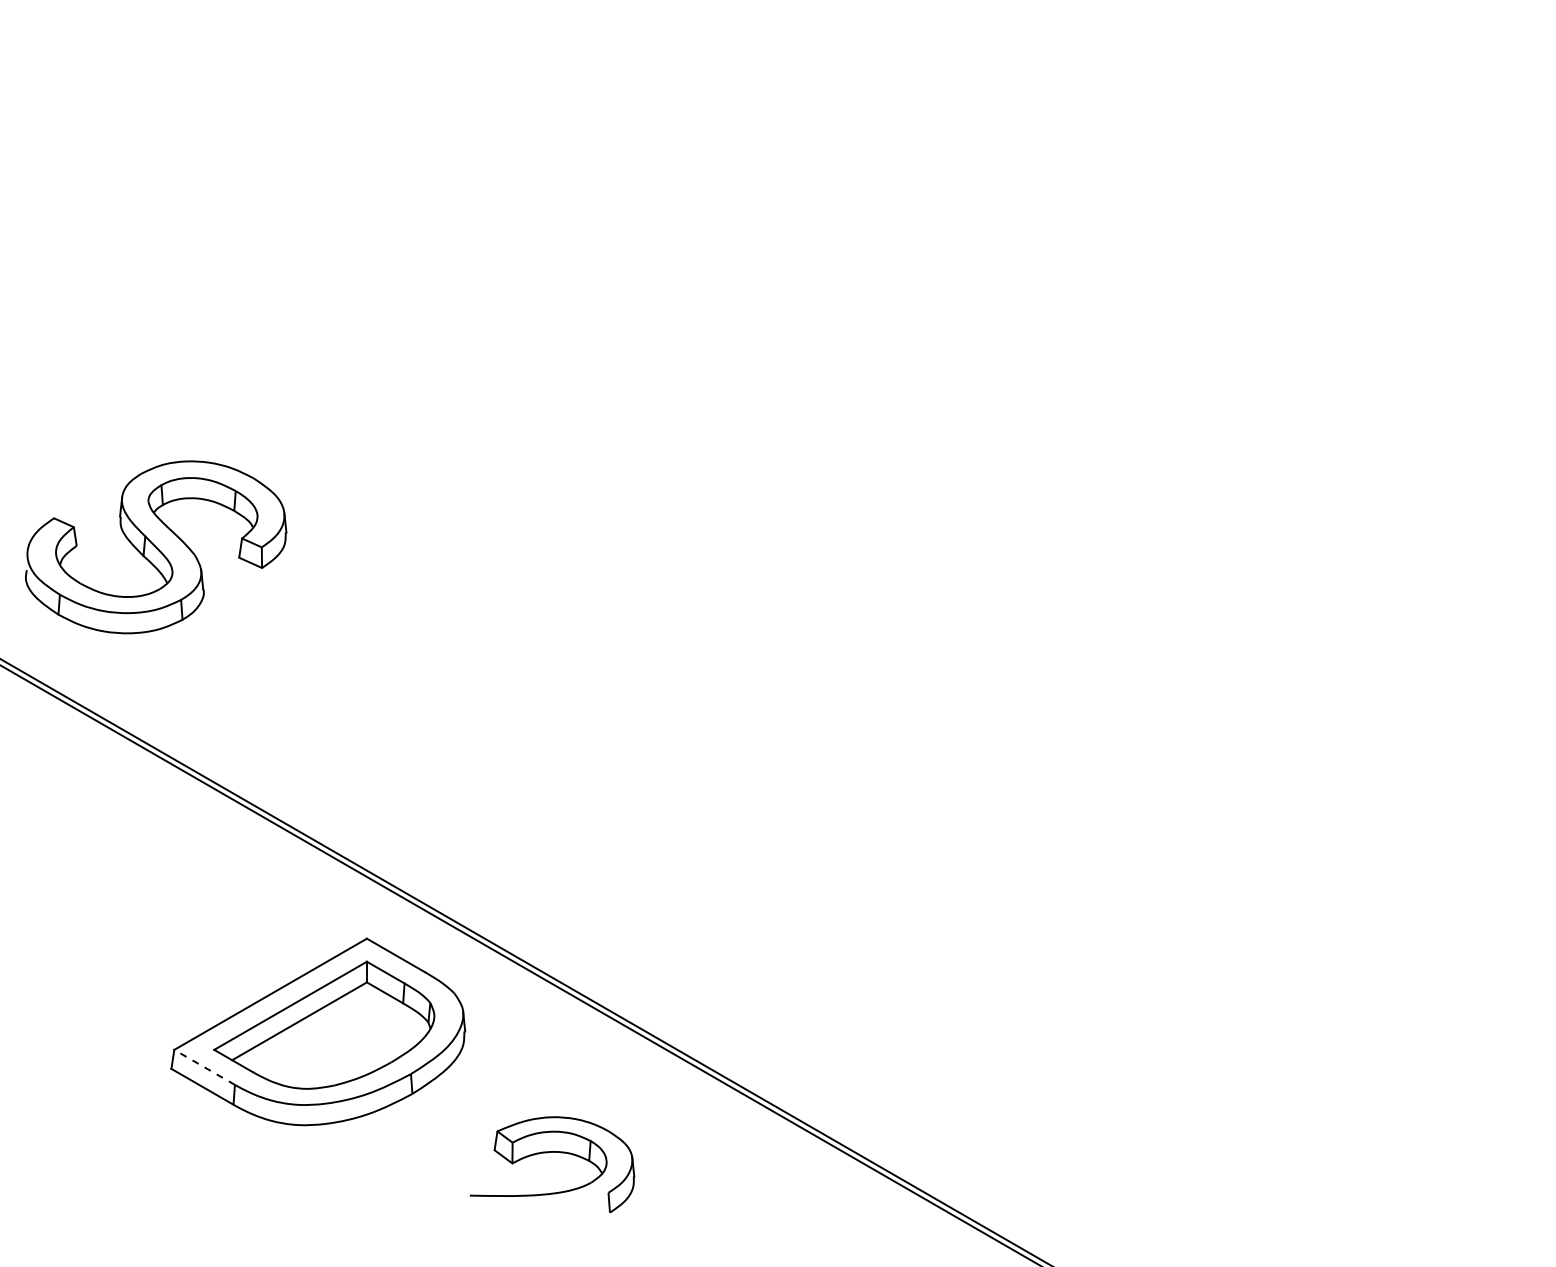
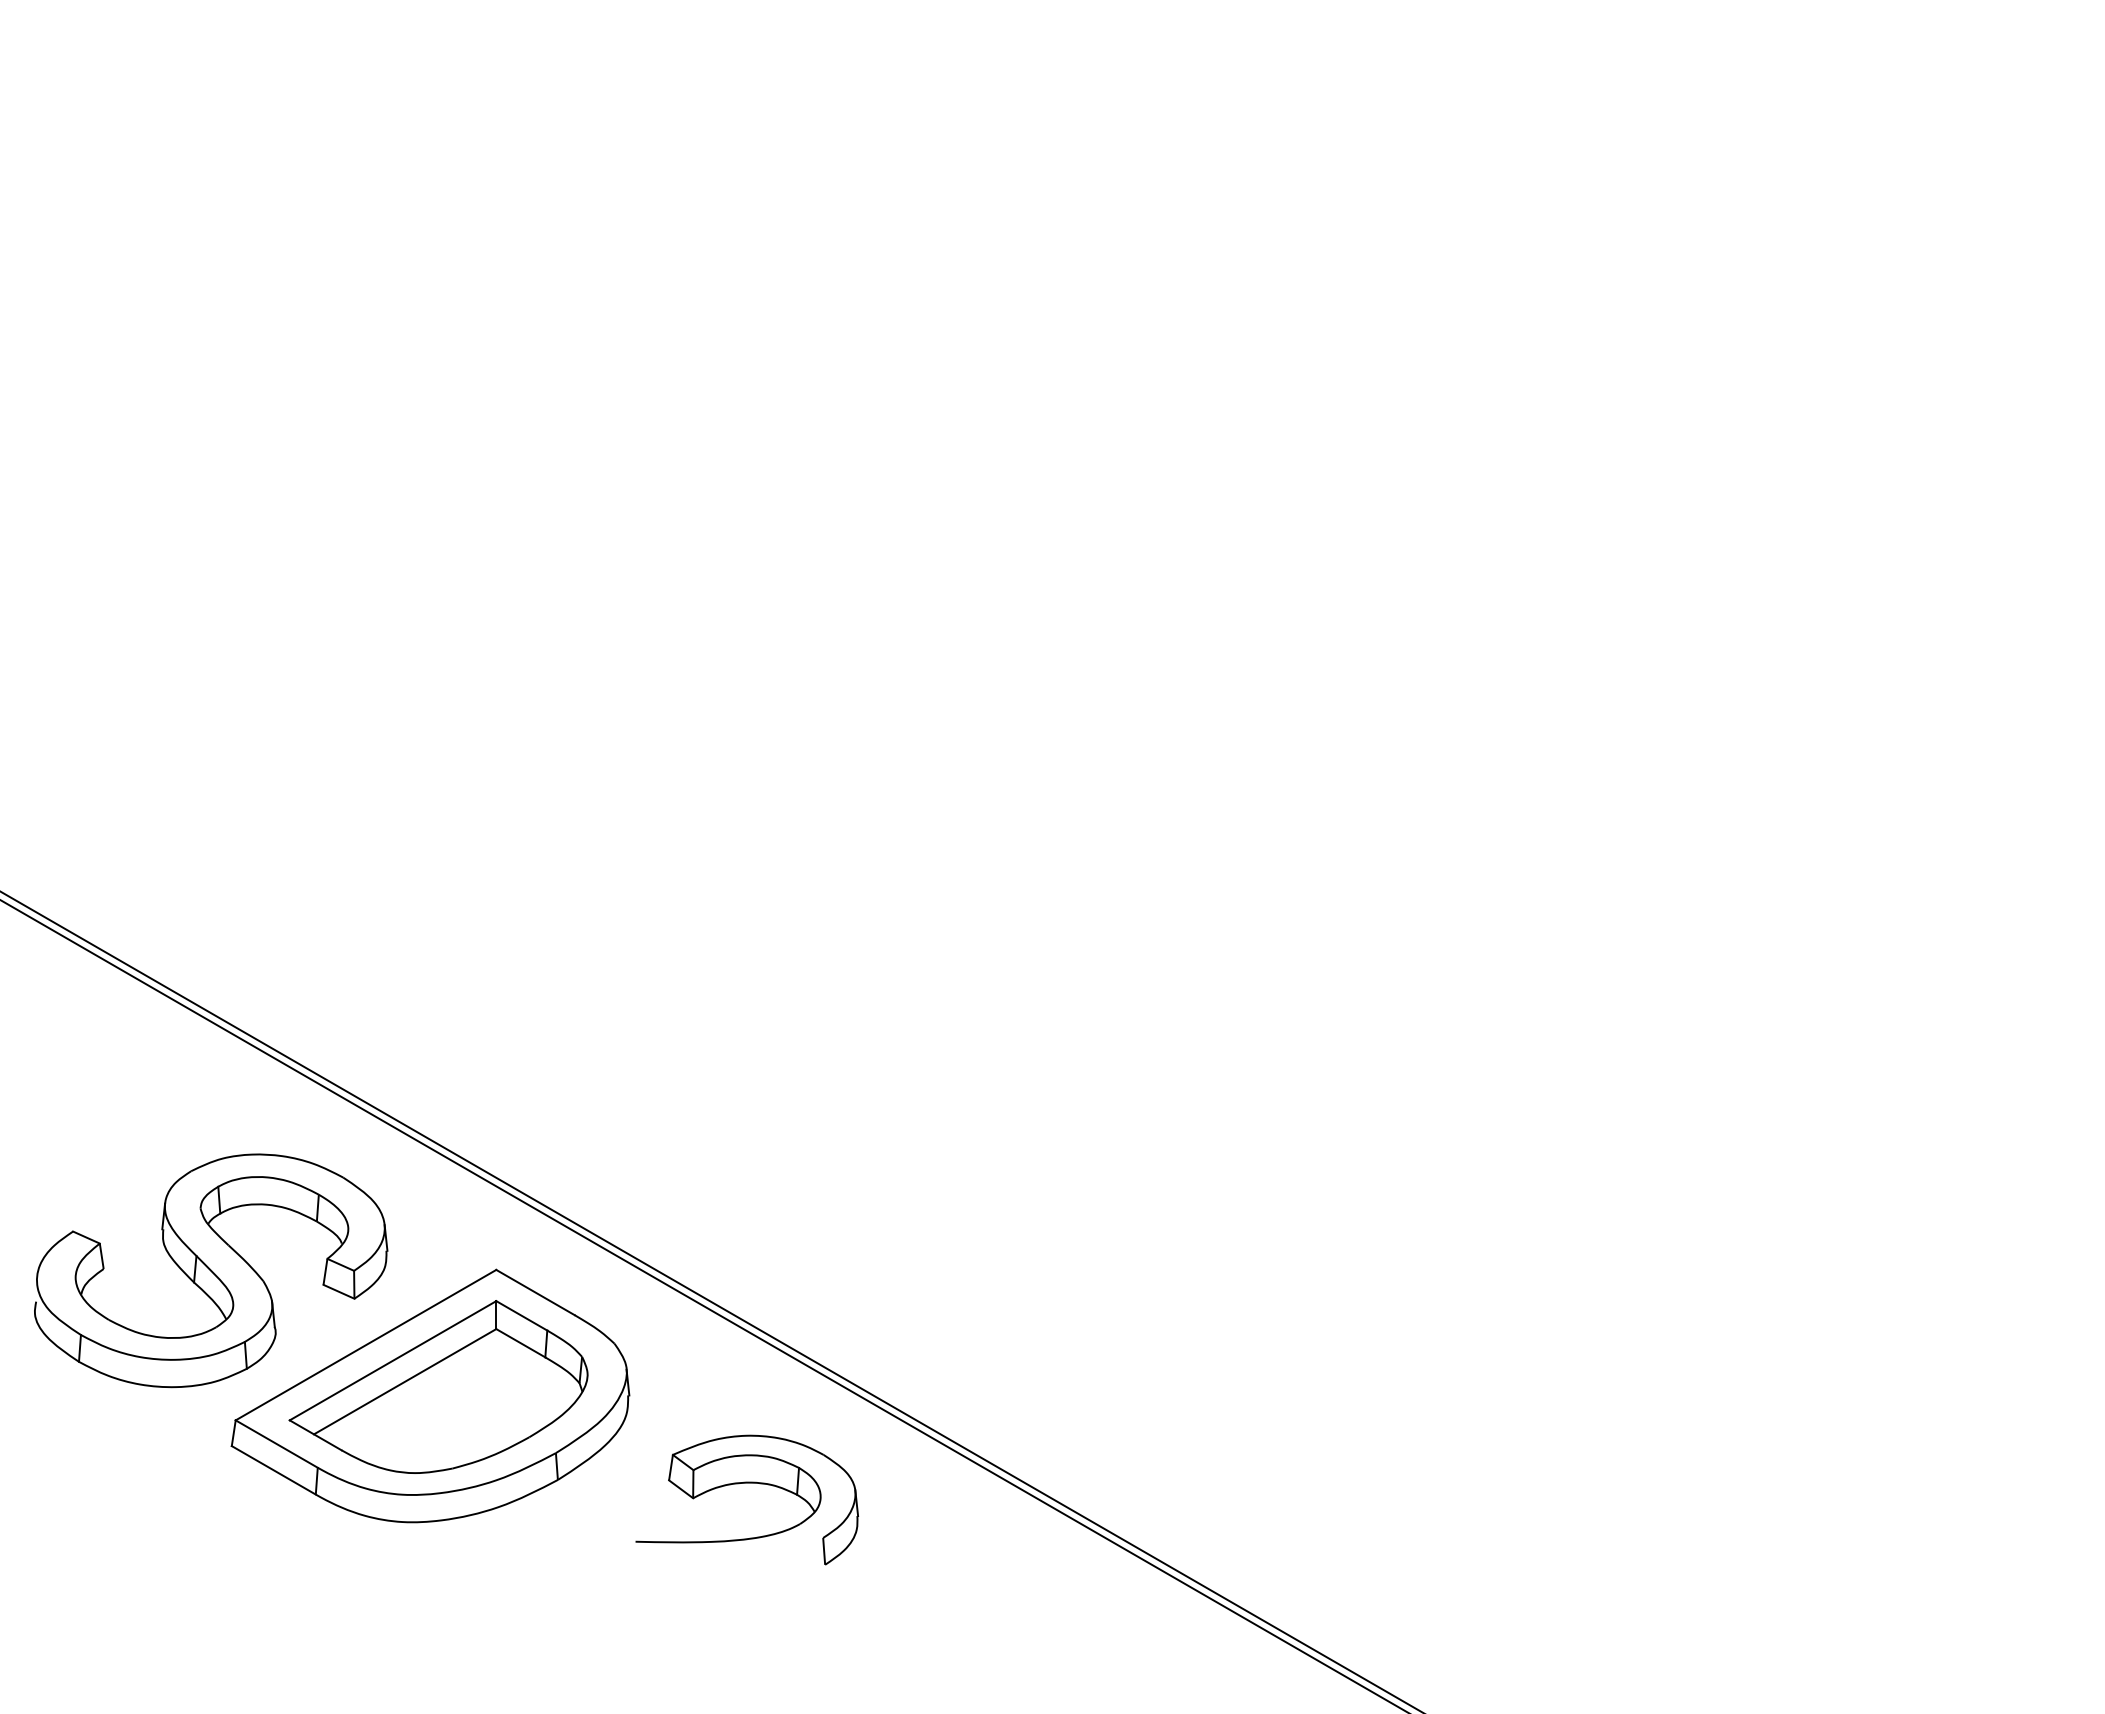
part: (156, 547) -> (211, 1271), moved
line: (204, 1067) -> (276, 1444), dashed -> solid
part: (552, 1152) -> (747, 1483), moved

